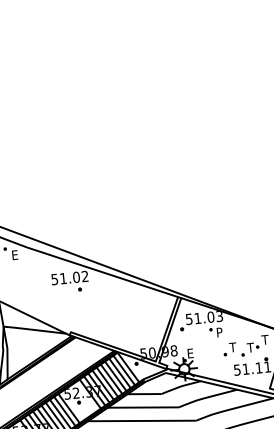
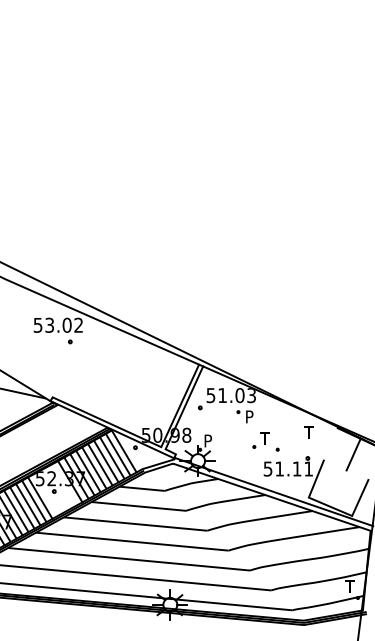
text: (63, 278) -> (49, 324), 51.02 -> 53.02
part: (252, 347) -> (291, 441), removed
text: (189, 353) -> (207, 440), E -> P

